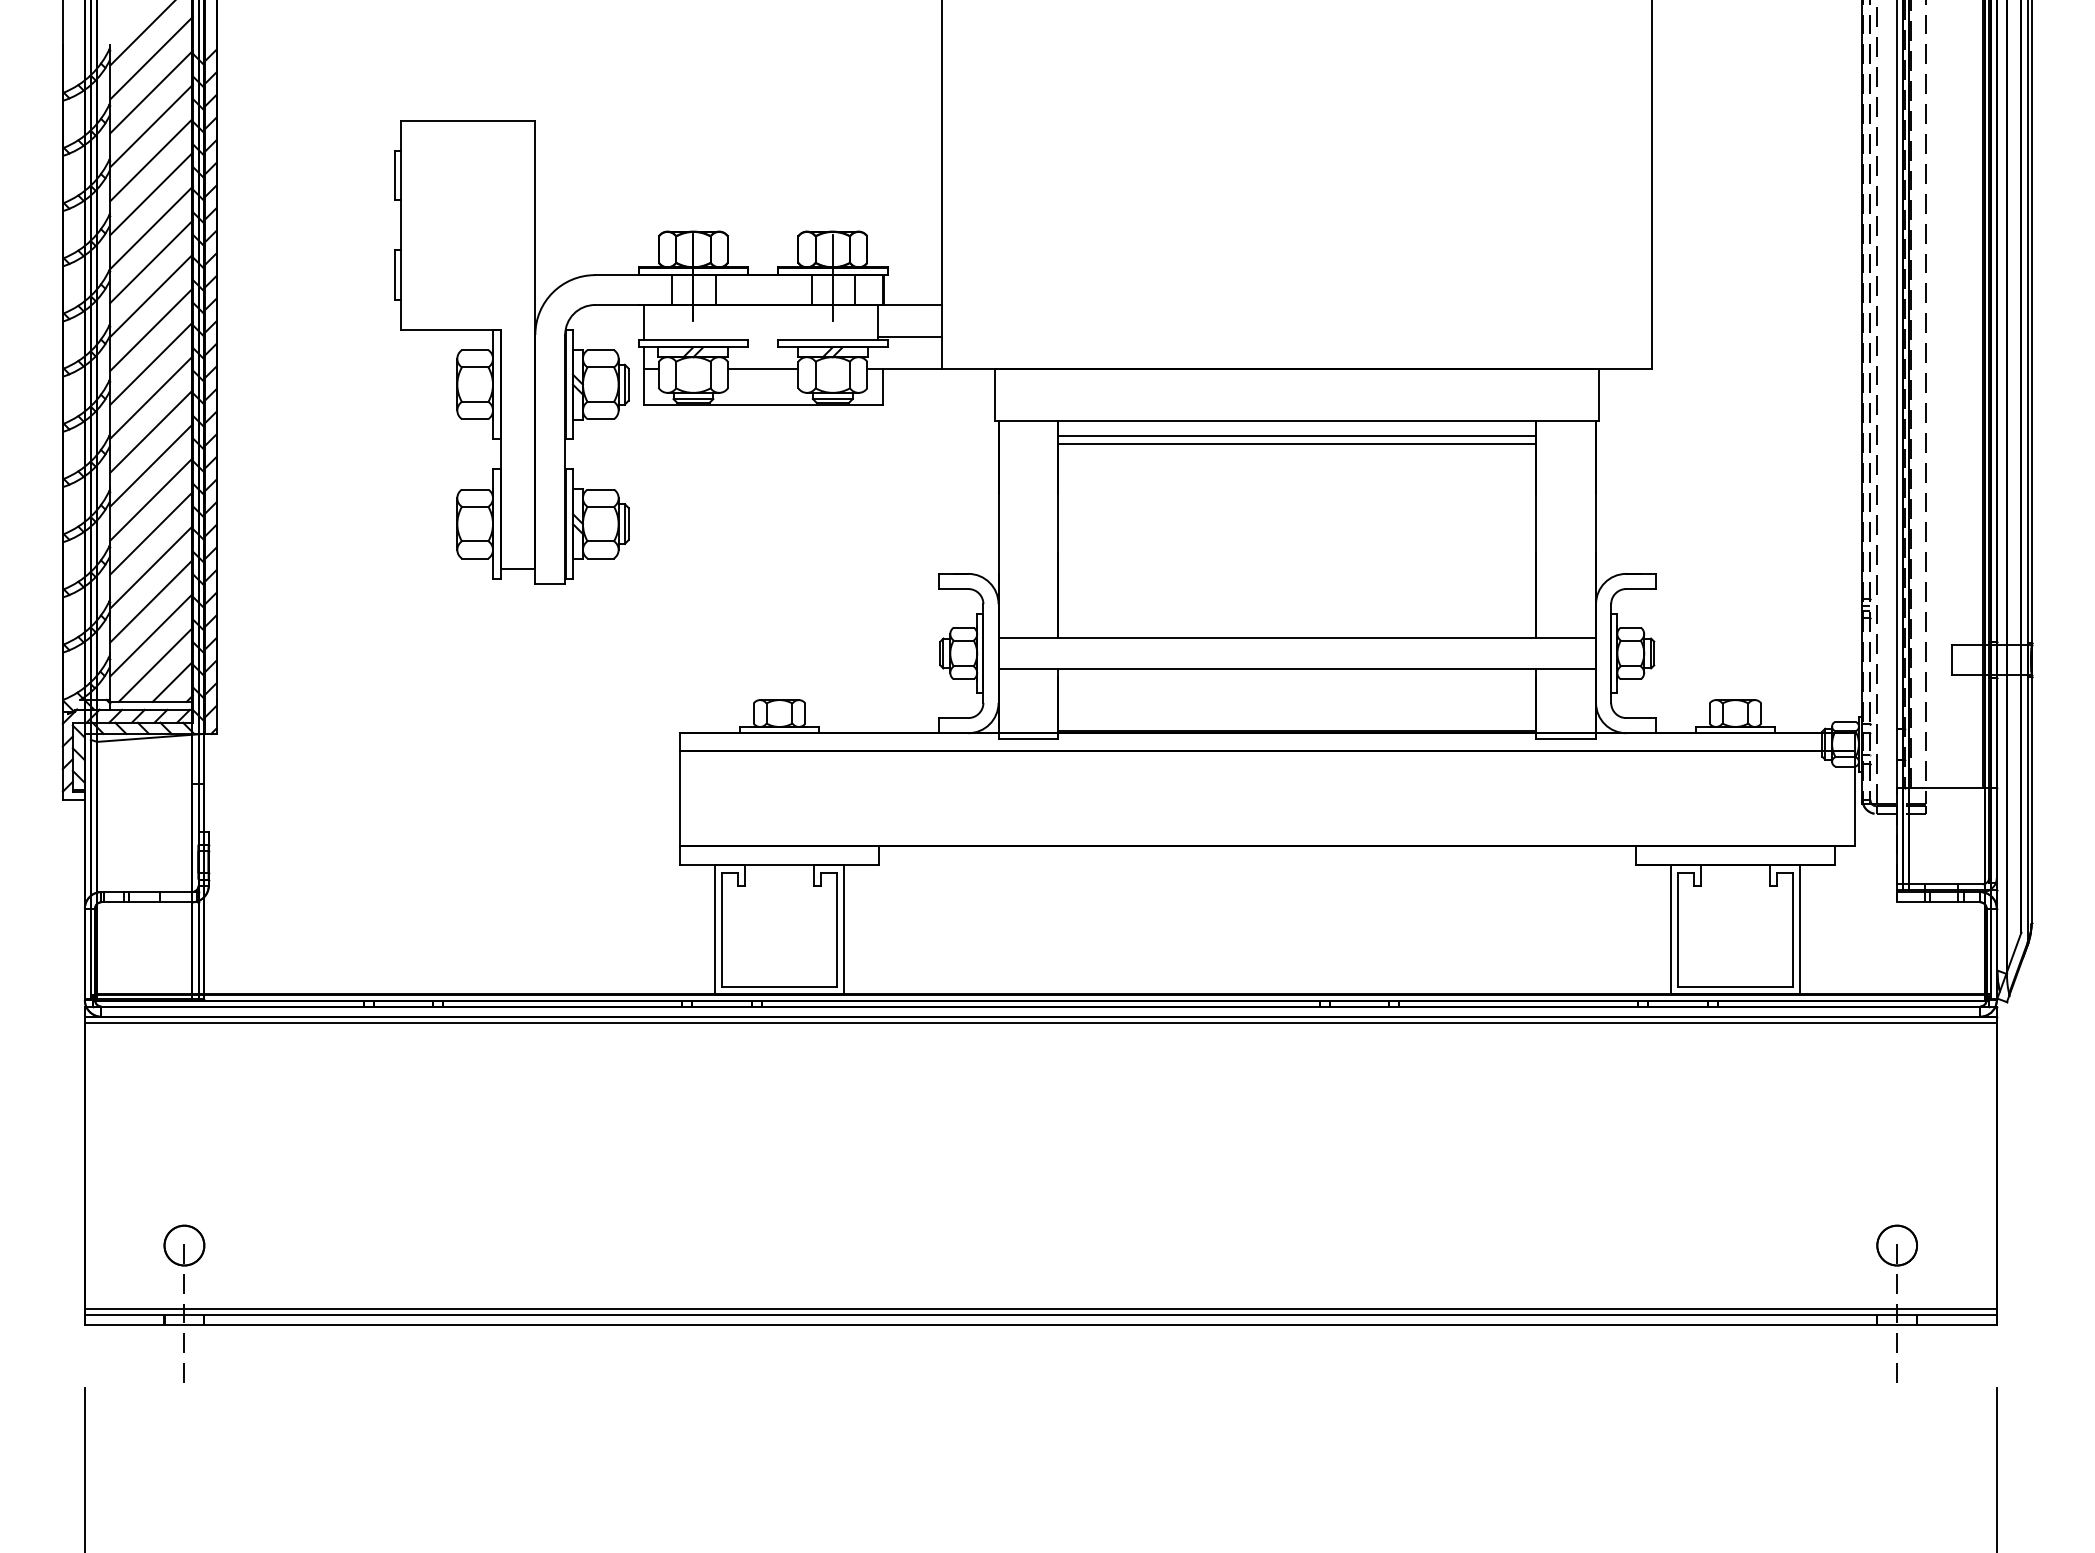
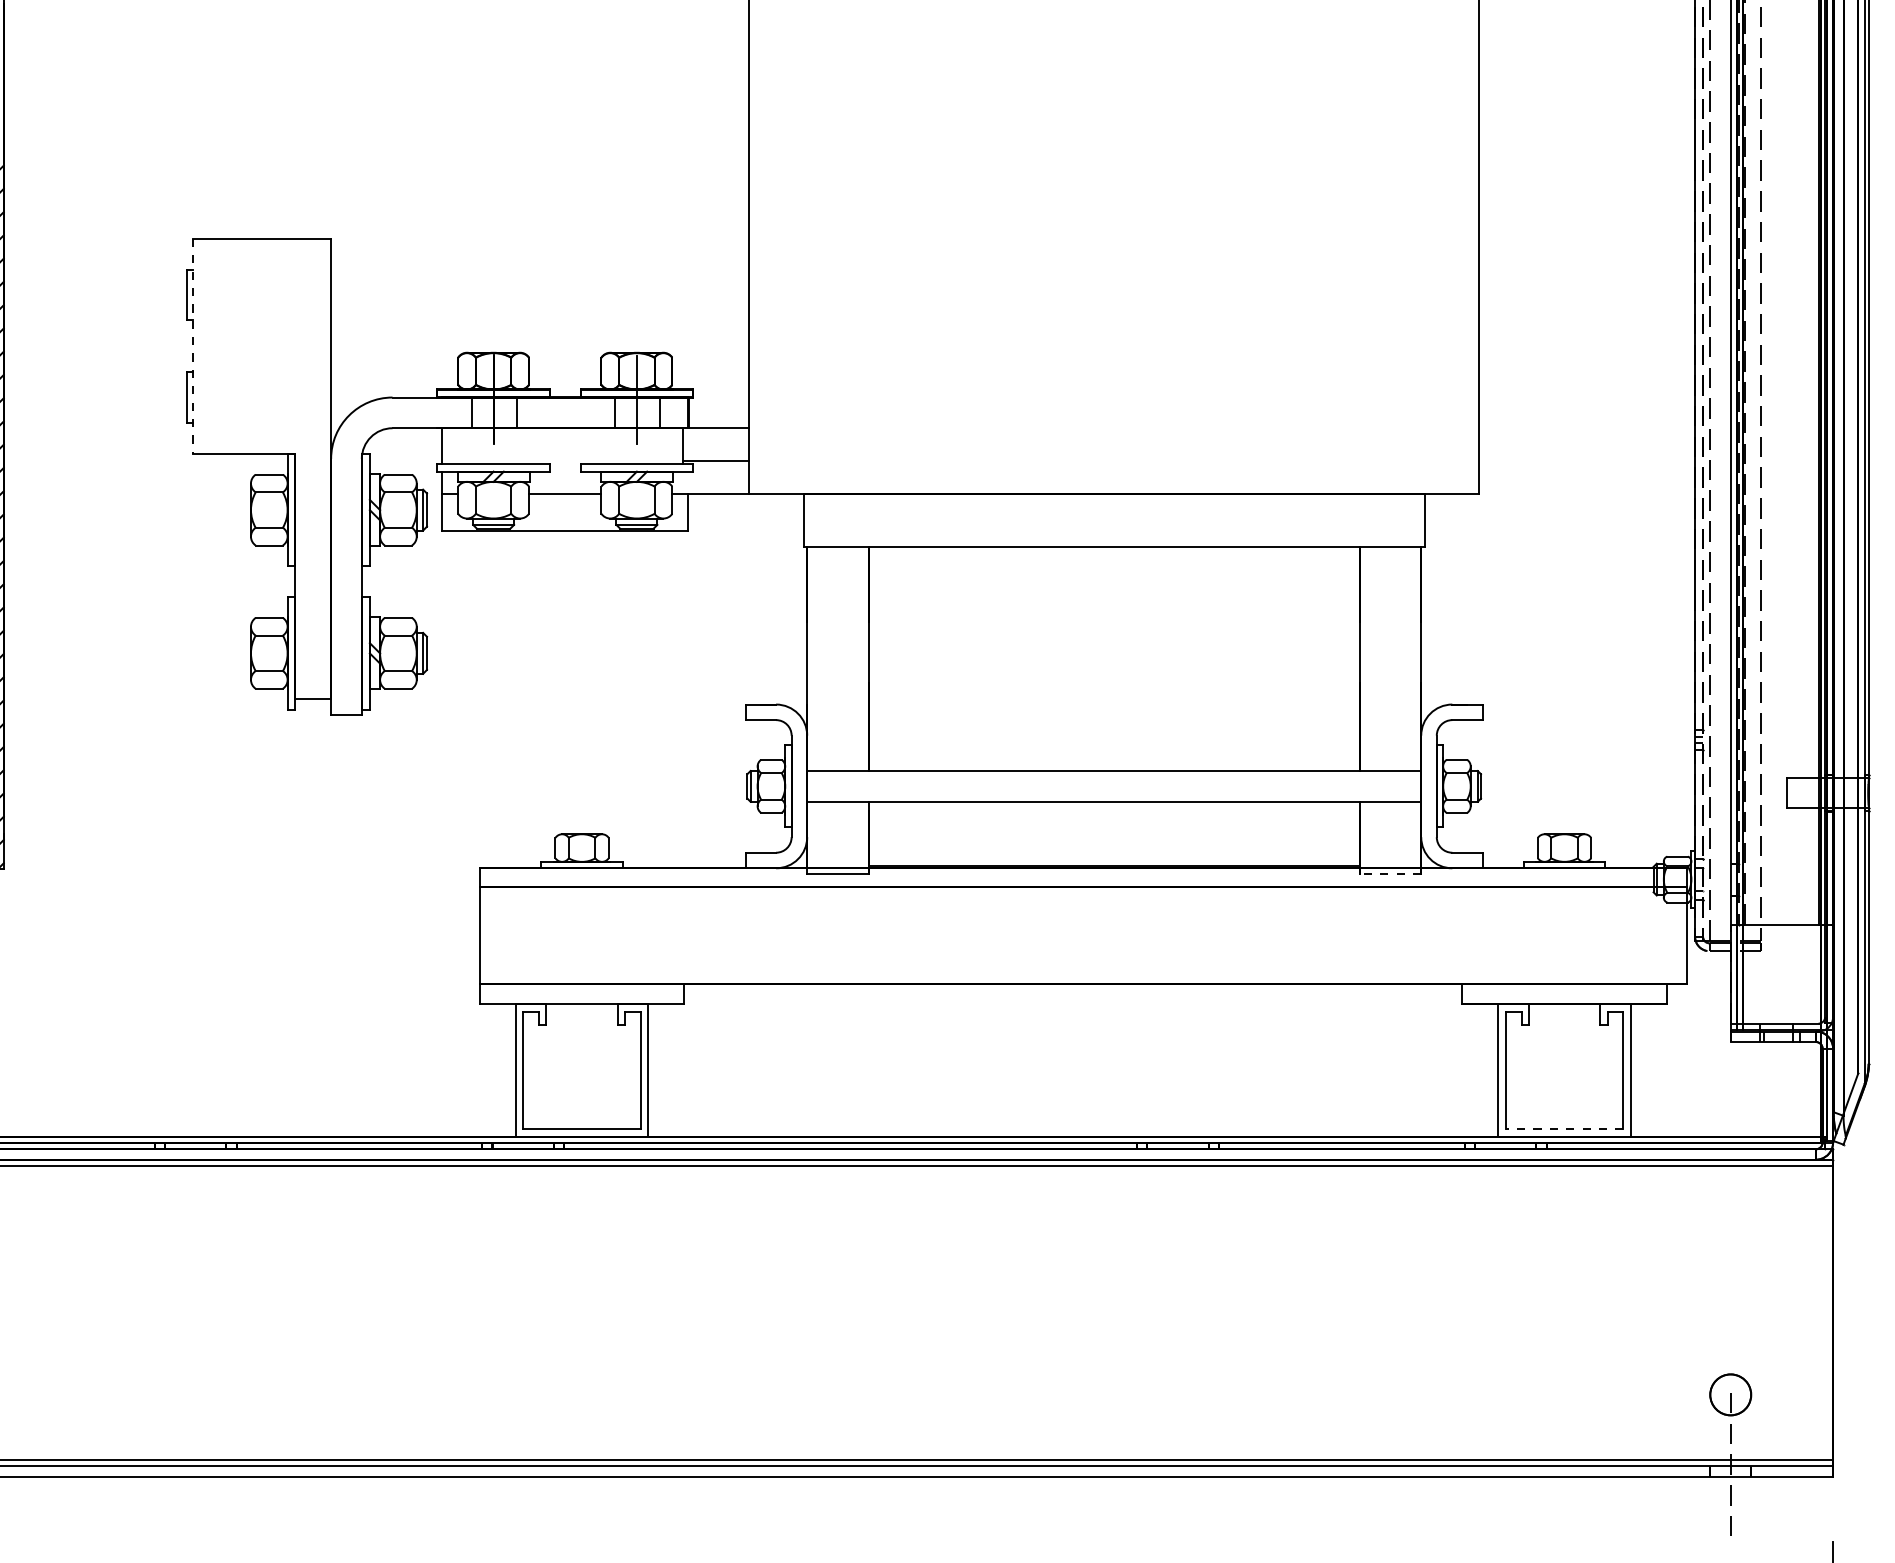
line: (400, 225) -> (192, 346), solid -> dashed
line: (1297, 435) -> (1114, 562), removed
line: (1297, 444) -> (1114, 571), removed
line: (1566, 738) -> (1390, 873), solid -> dashed
line: (1734, 987) -> (1563, 1129), solid -> dashed

